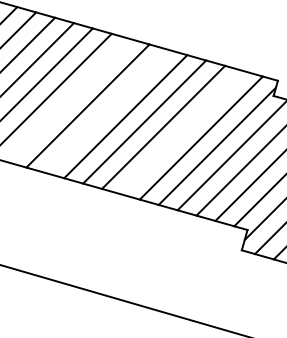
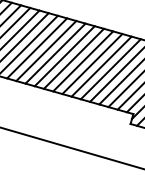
line: (69, 101) -> (46, 51), added
line: (106, 111) -> (64, 56), added
line: (182, 132) -> (101, 66), added

